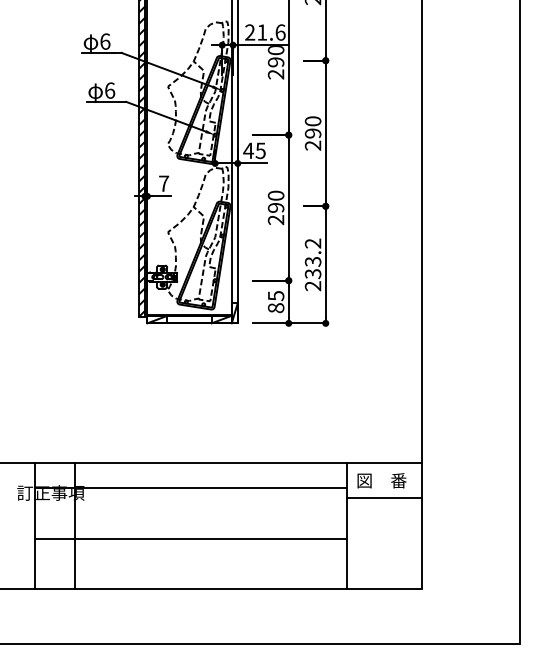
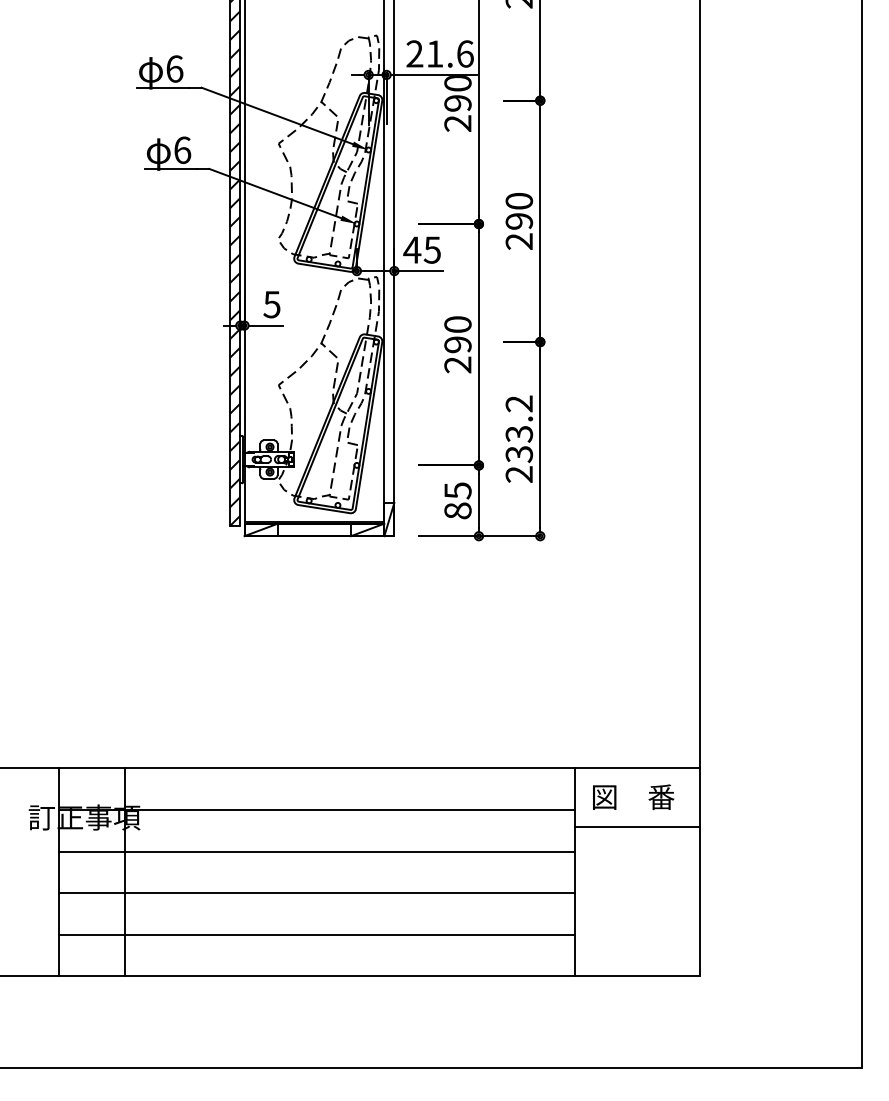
text: (163, 183) -> (271, 304), 7 -> 5
line: (190, 513) -> (315, 851), added
line: (190, 563) -> (315, 934), added

